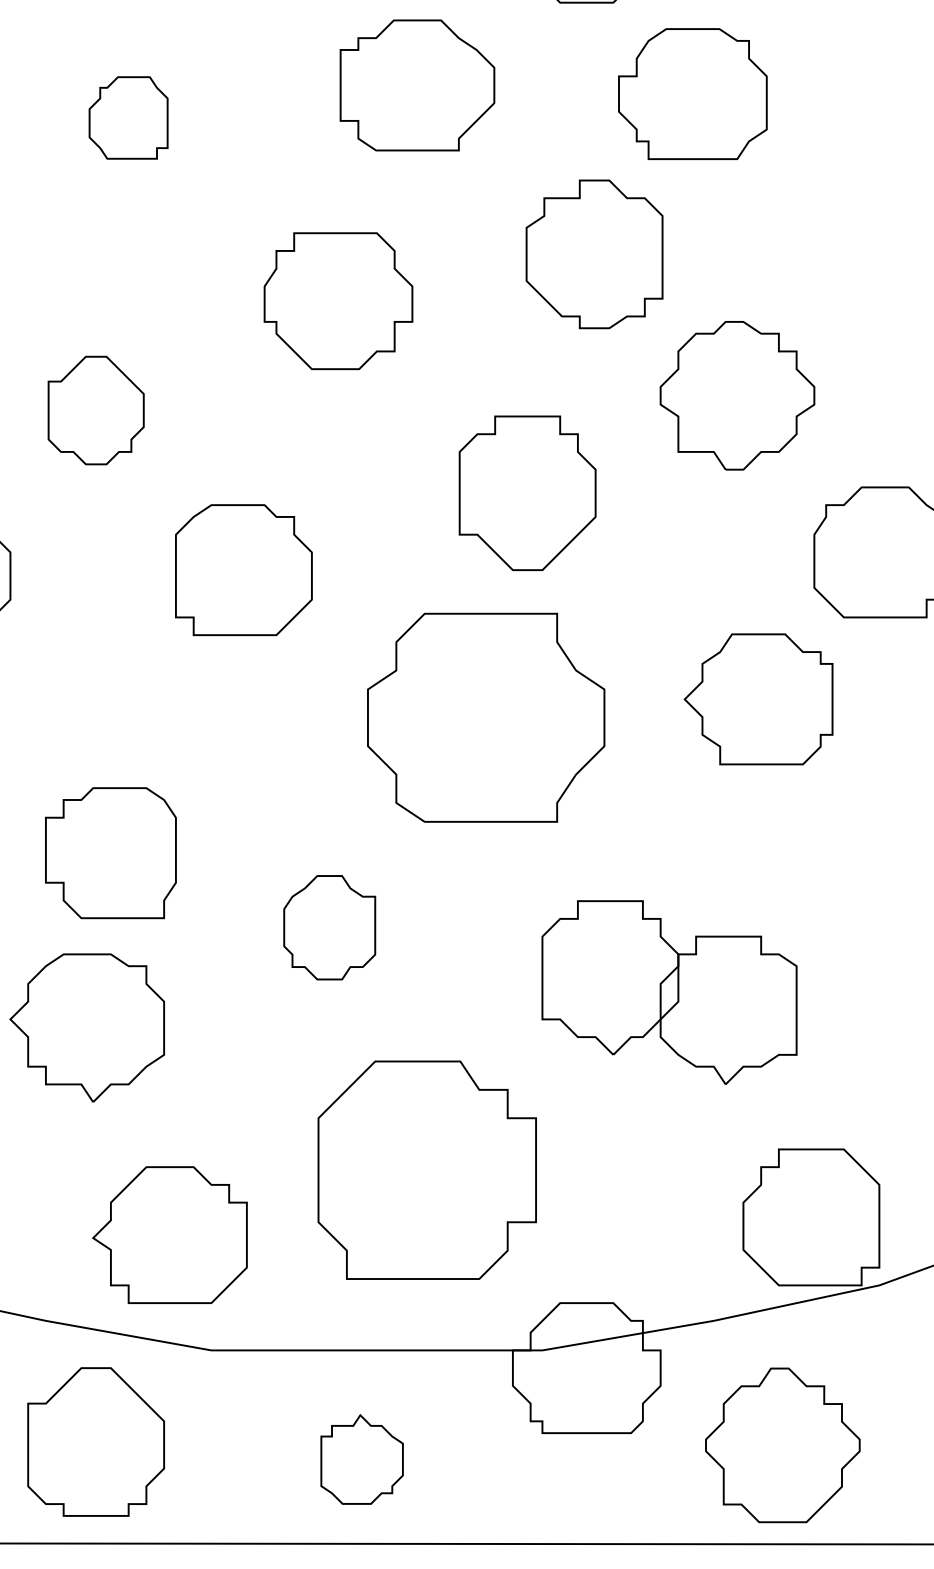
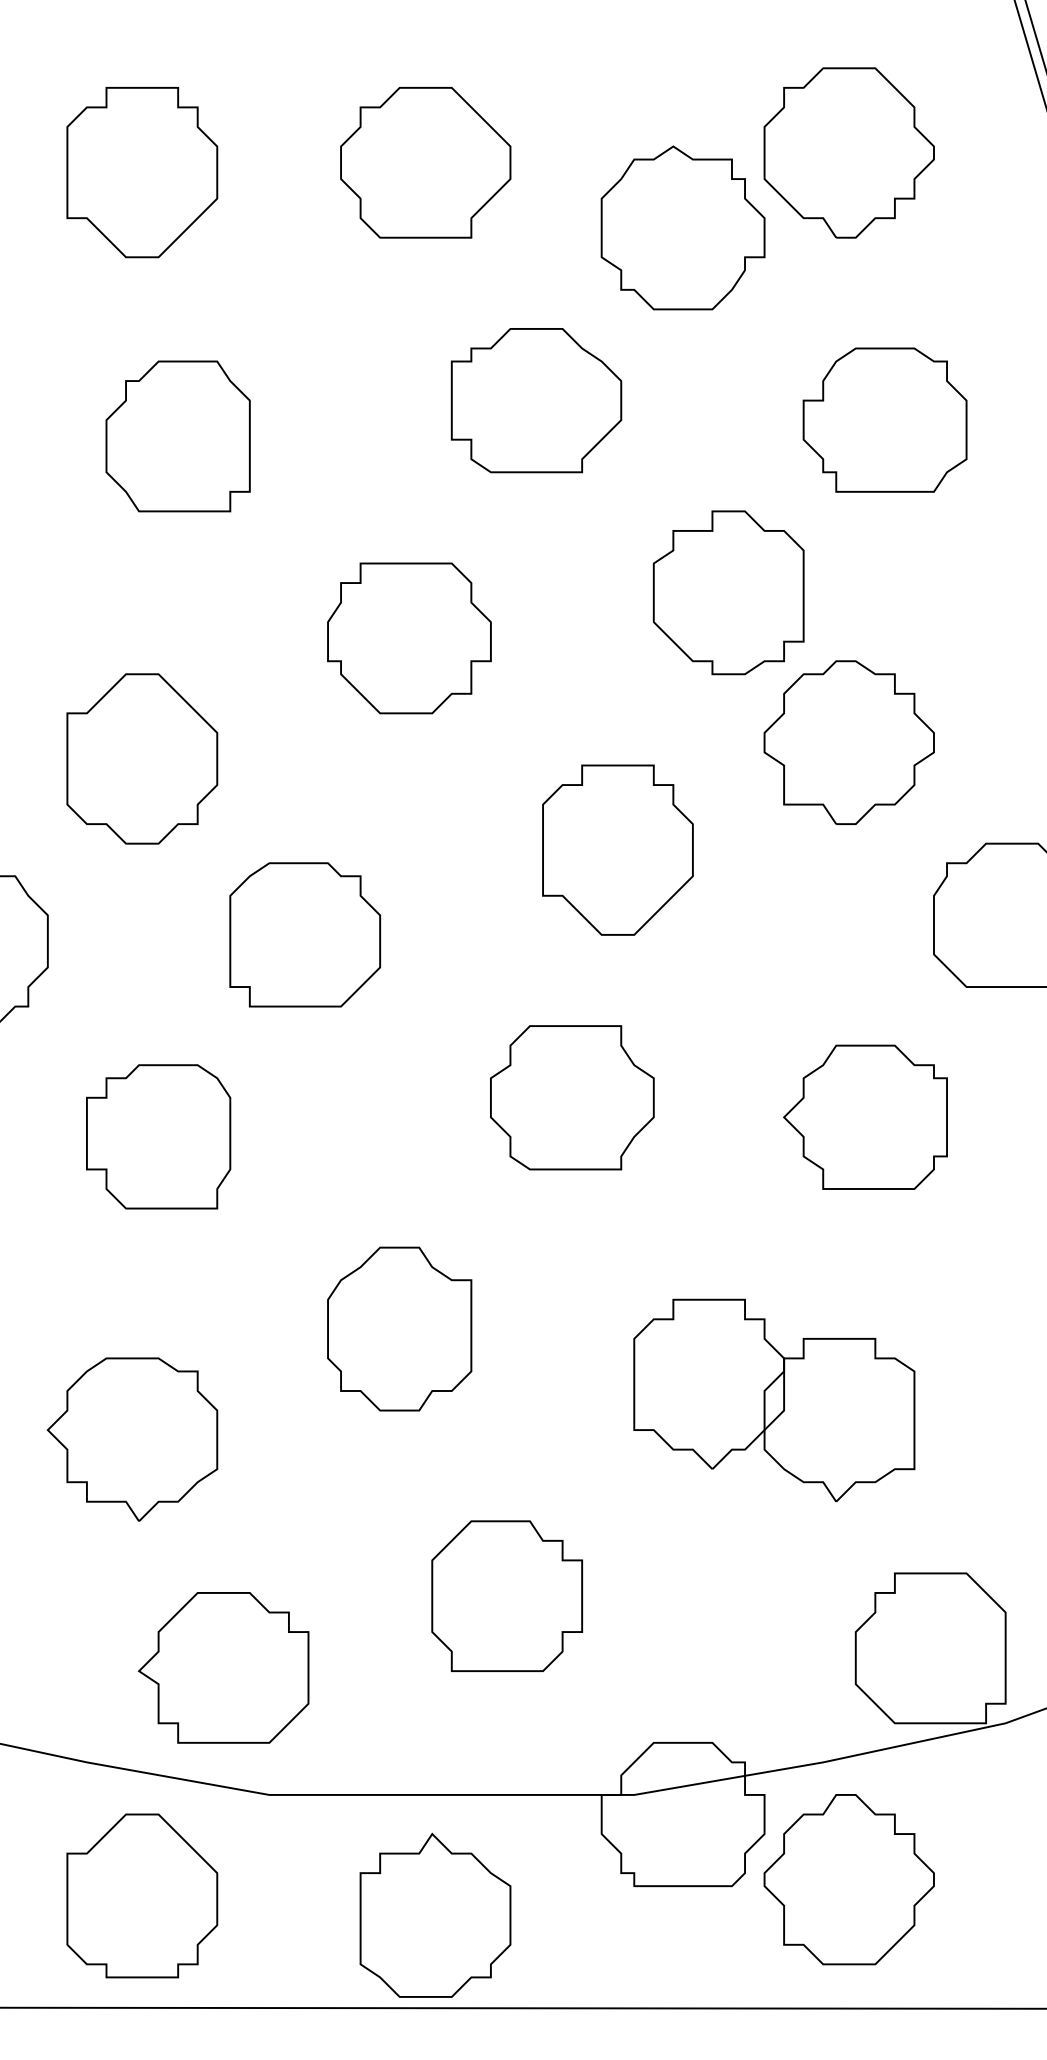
part: (417, 85) -> (536, 400), moved
part: (692, 93) -> (884, 419), moved
part: (128, 118) -> (177, 436), size x1.67
part: (594, 254) -> (728, 592), moved
part: (96, 410) -> (142, 758), size x1.43
part: (758, 698) -> (865, 1116), moved
part: (486, 717) -> (572, 1097), size x0.62
part: (110, 852) -> (158, 1136), moved
part: (329, 927) -> (399, 1328), size x1.43
part: (426, 1169) -> (506, 1595), size x0.62
part: (782, 1445) -> (848, 1879), moved
part: (362, 1458) -> (435, 1914), size x1.67

